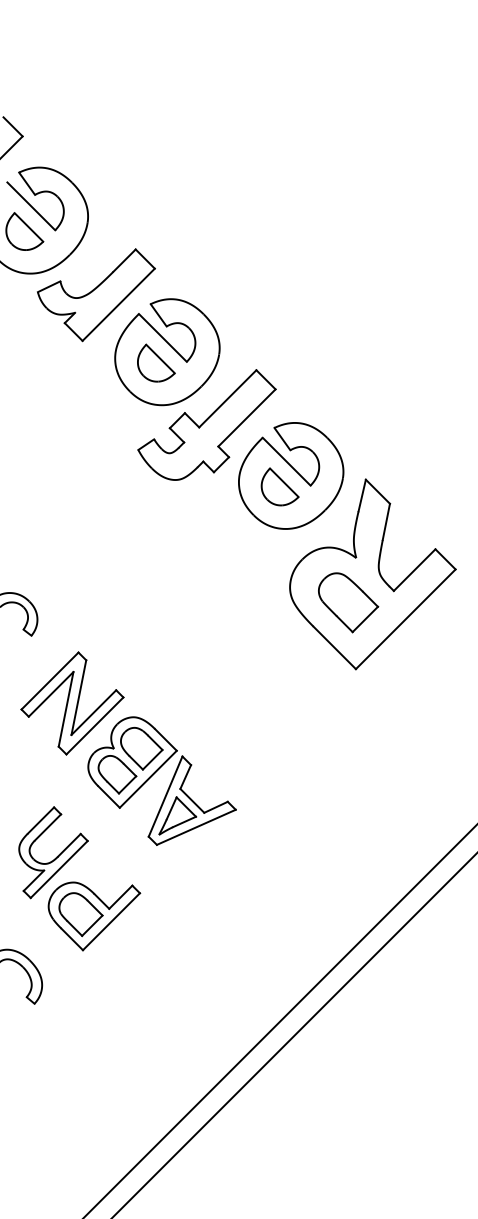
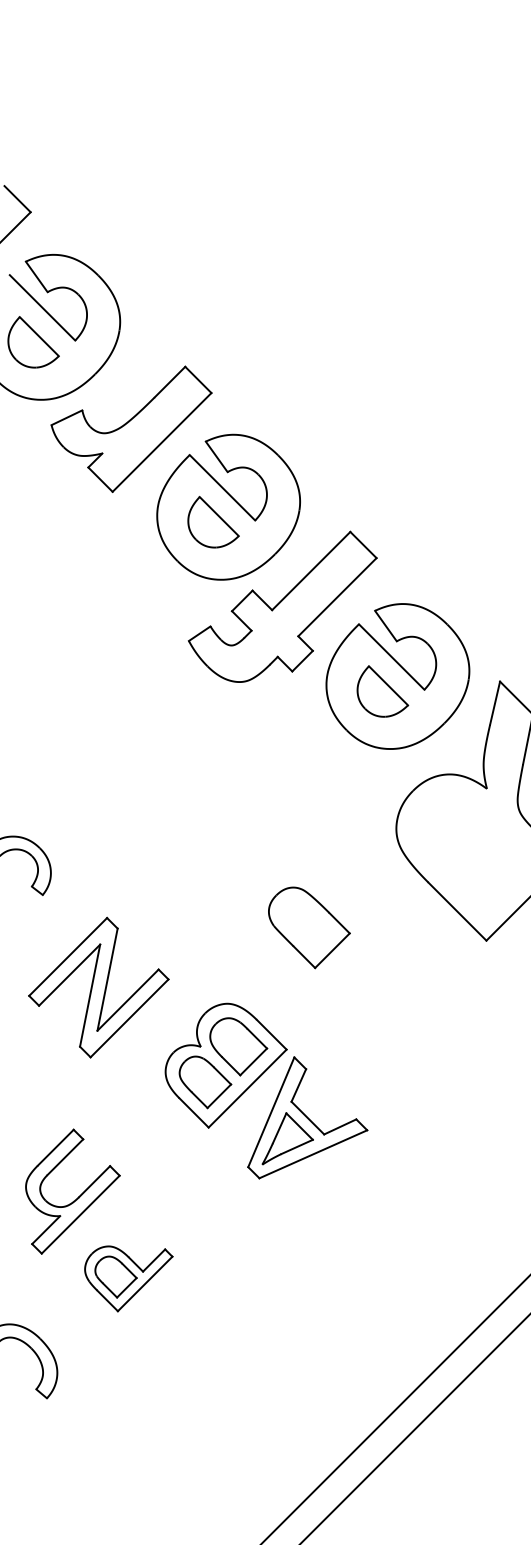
part: (348, 602) -> (309, 927), moved
part: (169, 784) -> (276, 1095), moved
part: (94, 916) -> (128, 1278), size x0.7

